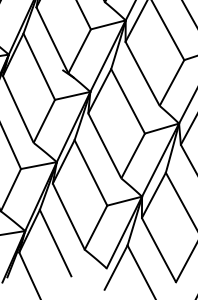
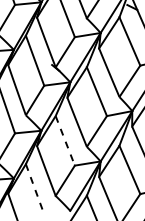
line: (91, 172) -> (65, 140), solid -> dashed
line: (56, 243) -> (35, 189), solid -> dashed

